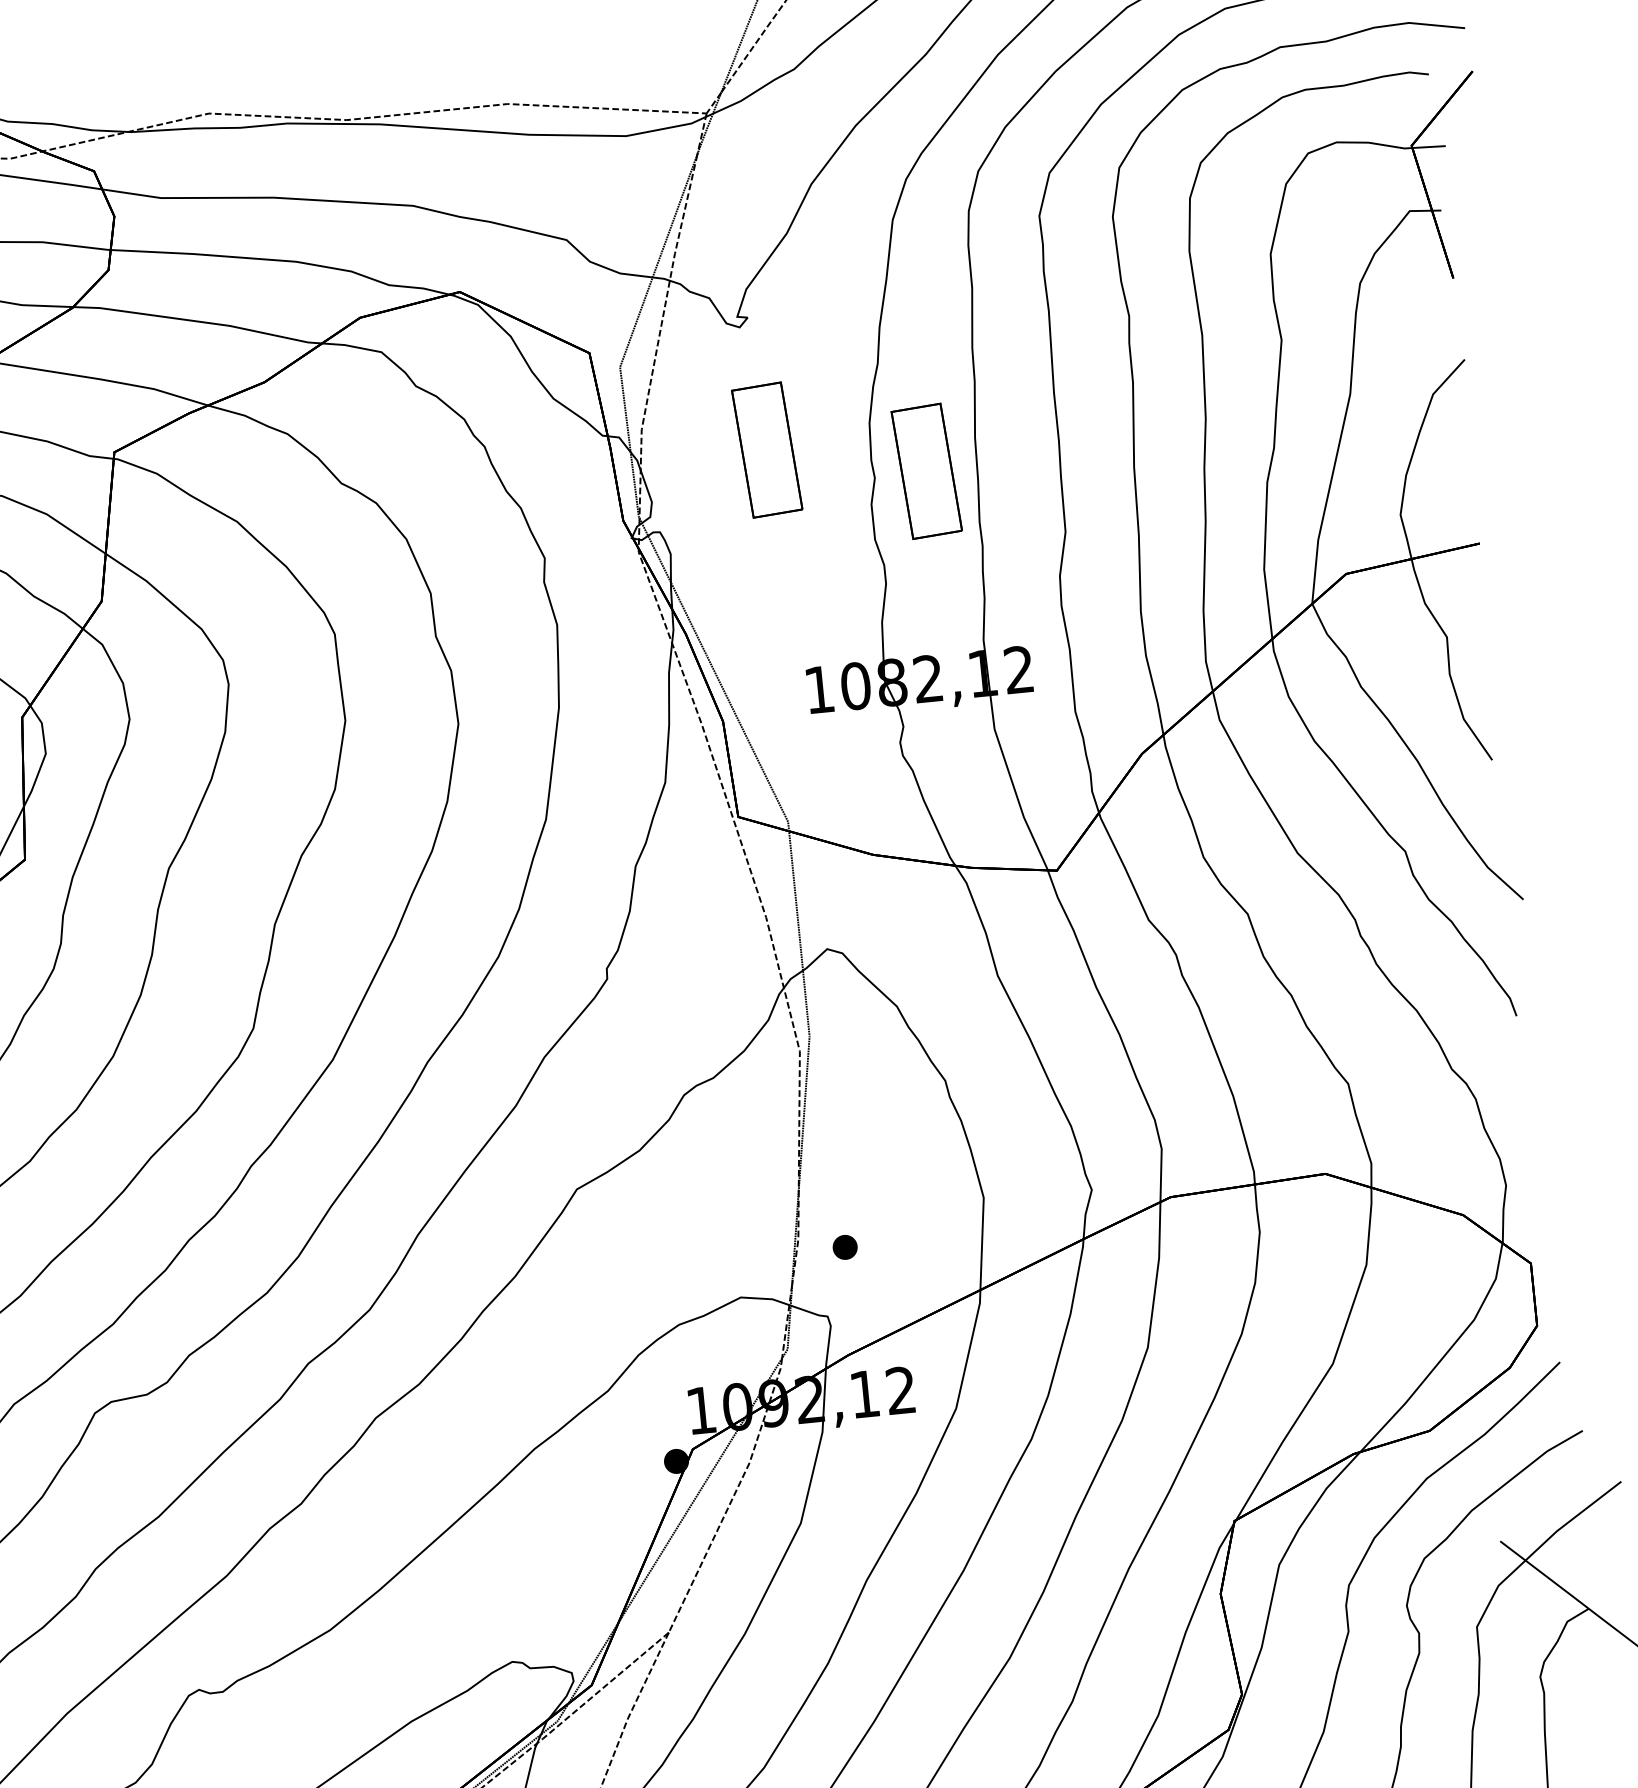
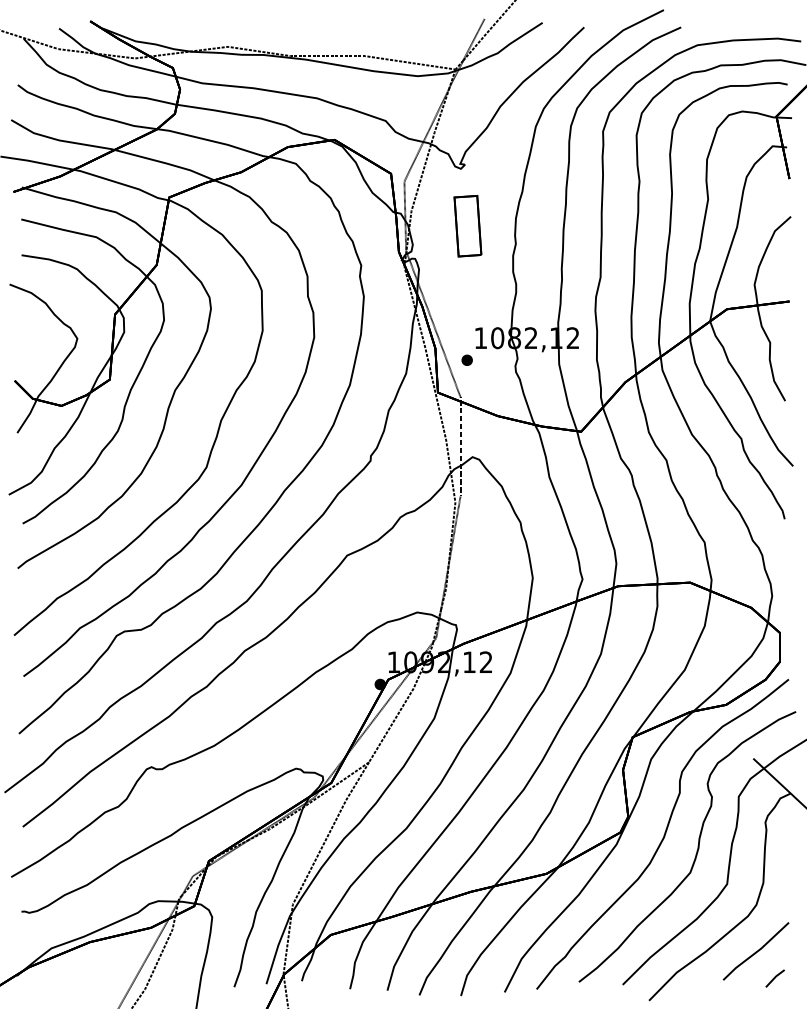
part: (925, 469) -> (539, 242), removed
part: (843, 1245) -> (466, 359), moved

